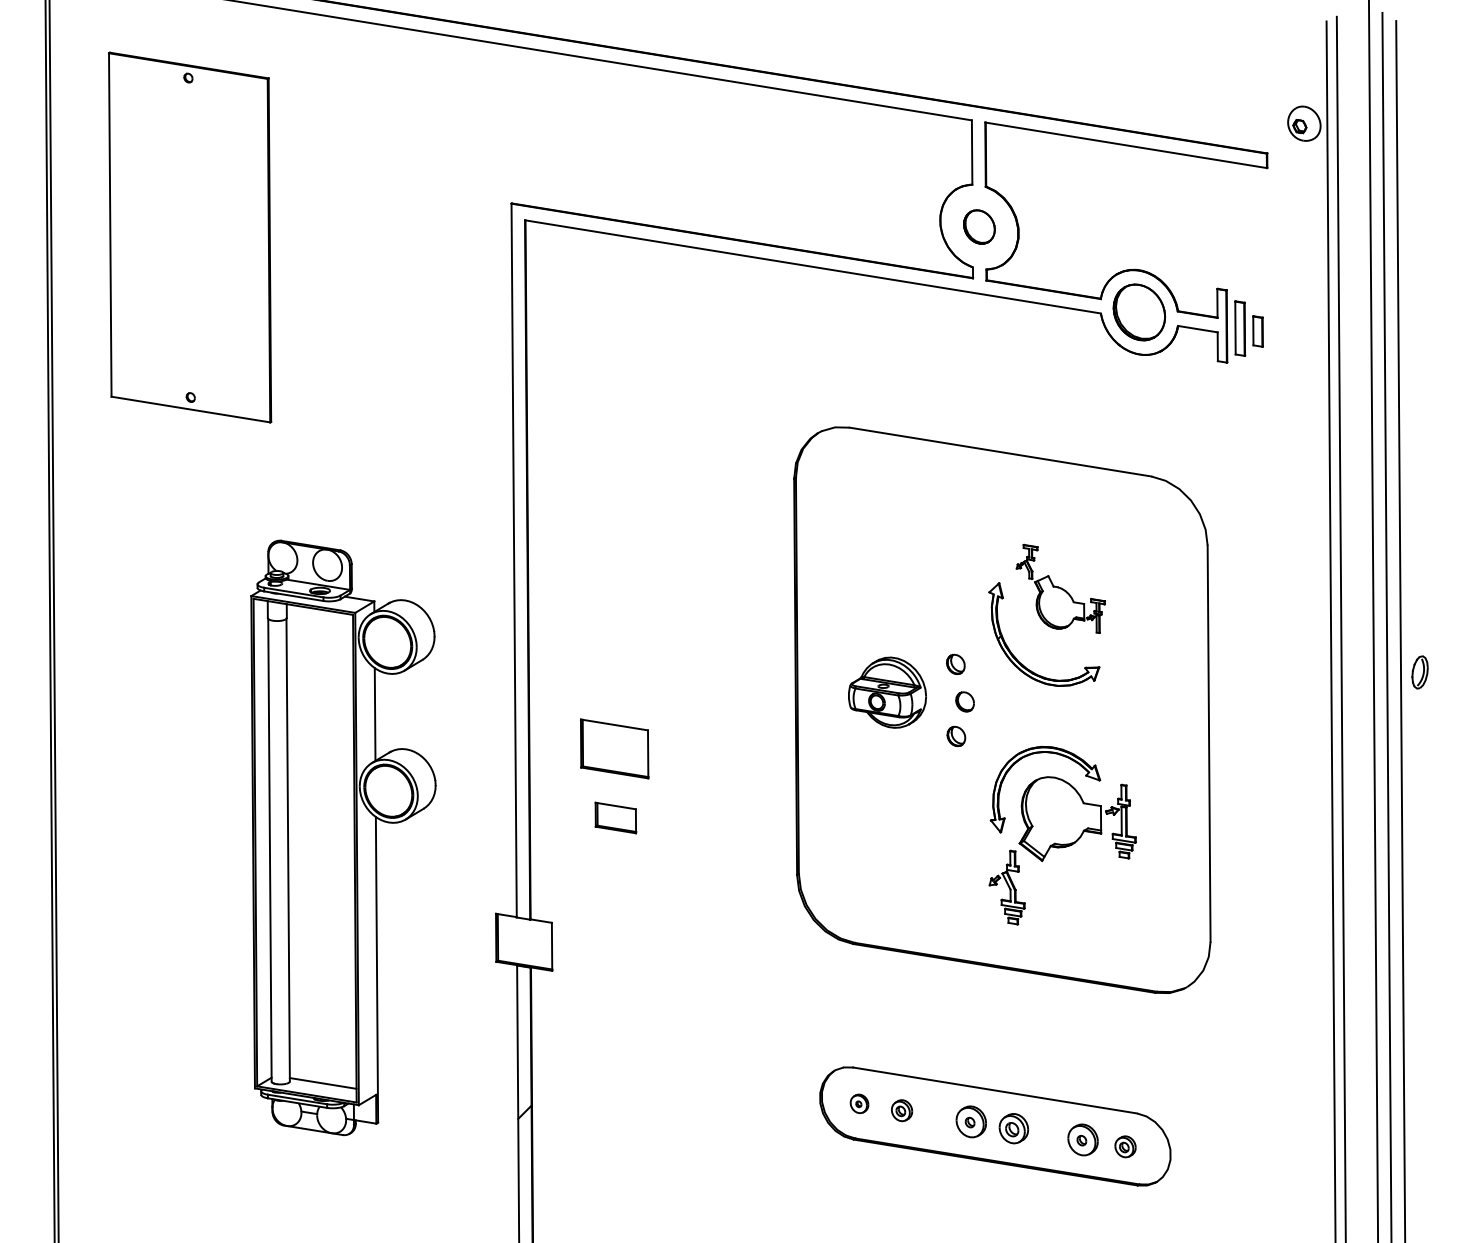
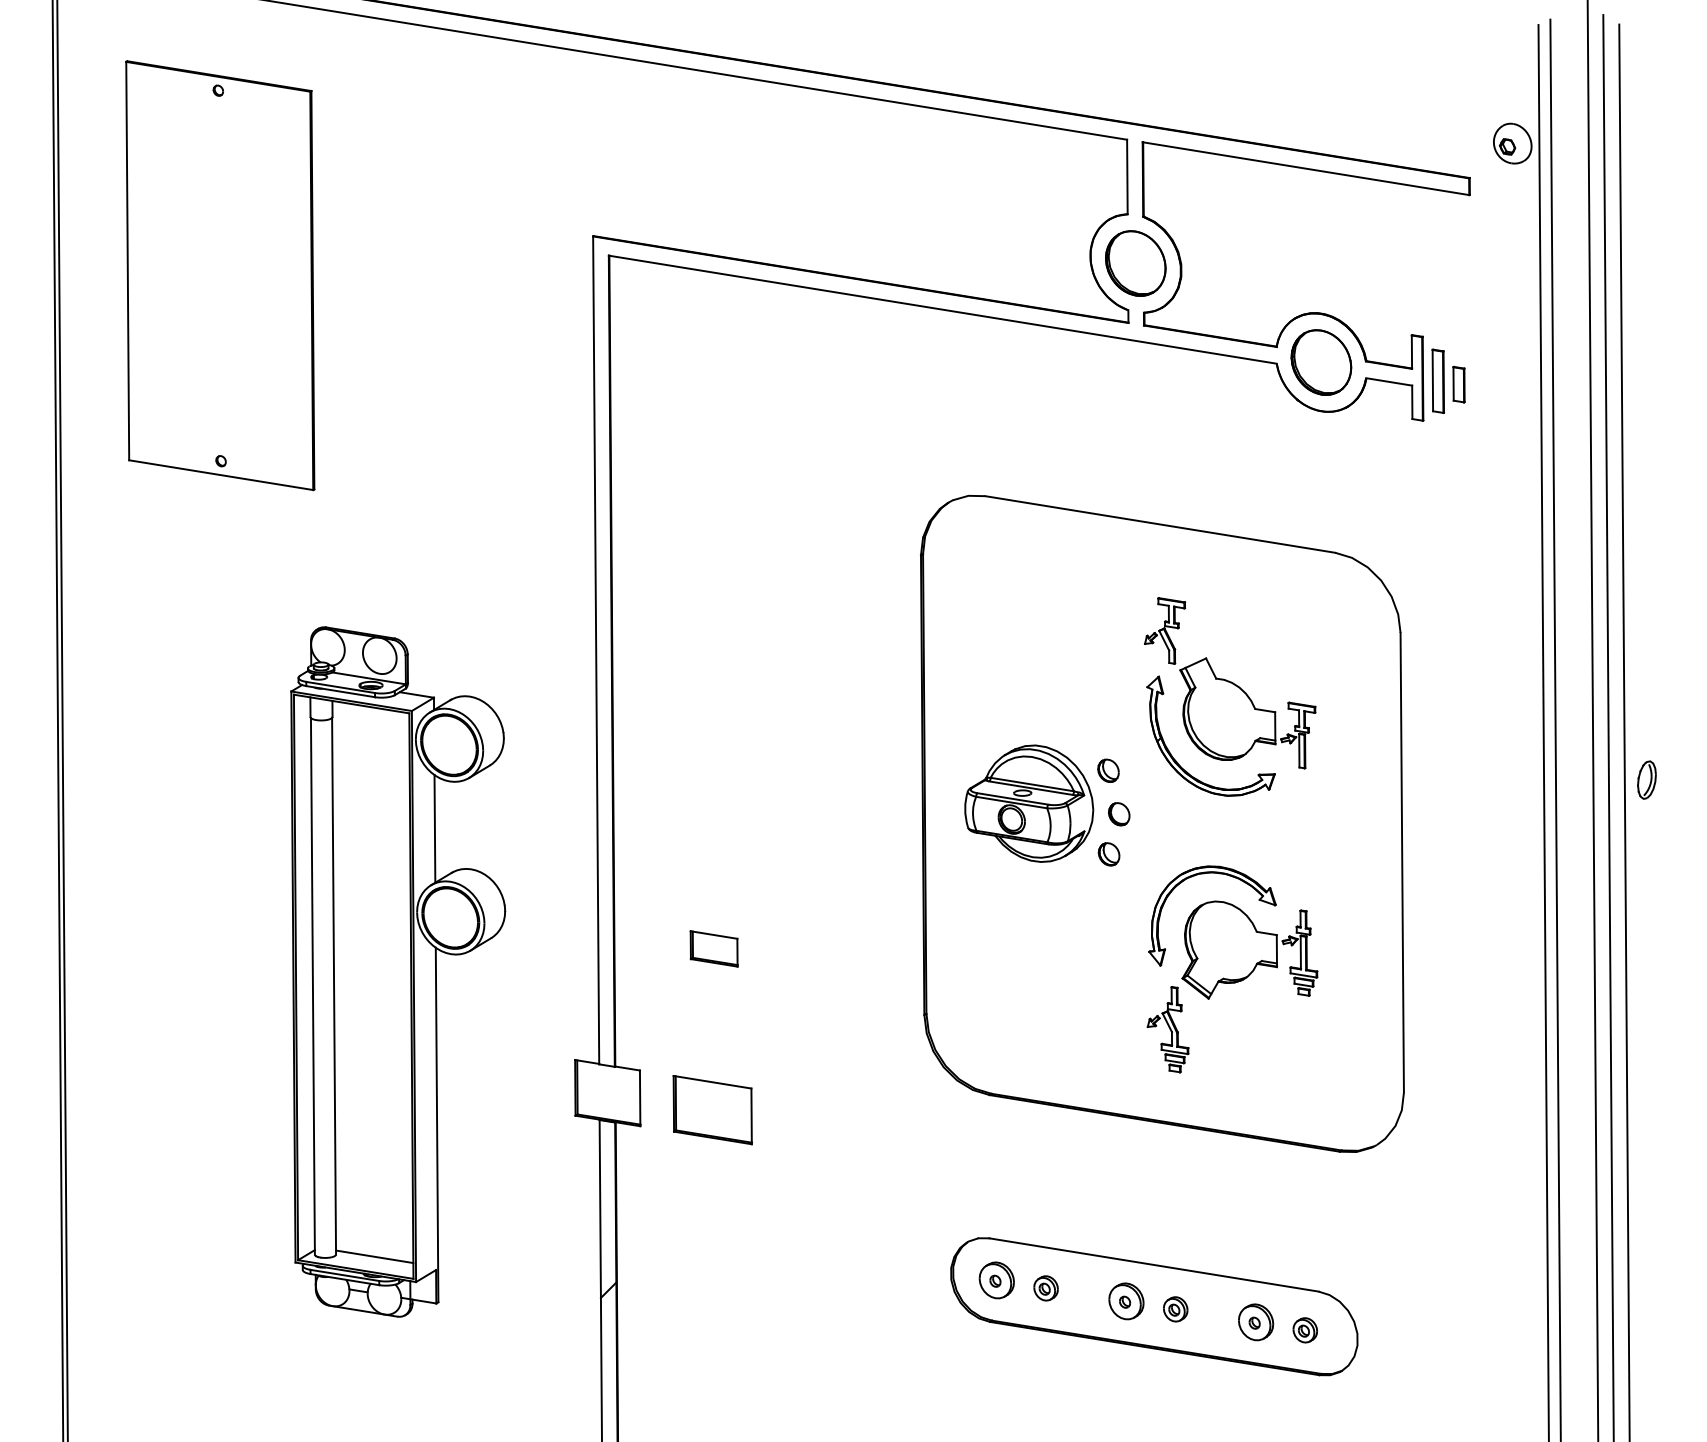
part: (979, 226) -> (1135, 262), size x1.67
part: (1060, 588) -> (1229, 682), size x1.67
part: (887, 692) -> (1029, 803), size x1.43
part: (614, 748) -> (712, 1109), moved
part: (859, 1103) -> (996, 1280), size x1.67
part: (1013, 1128) -> (1175, 1309), size x0.71

